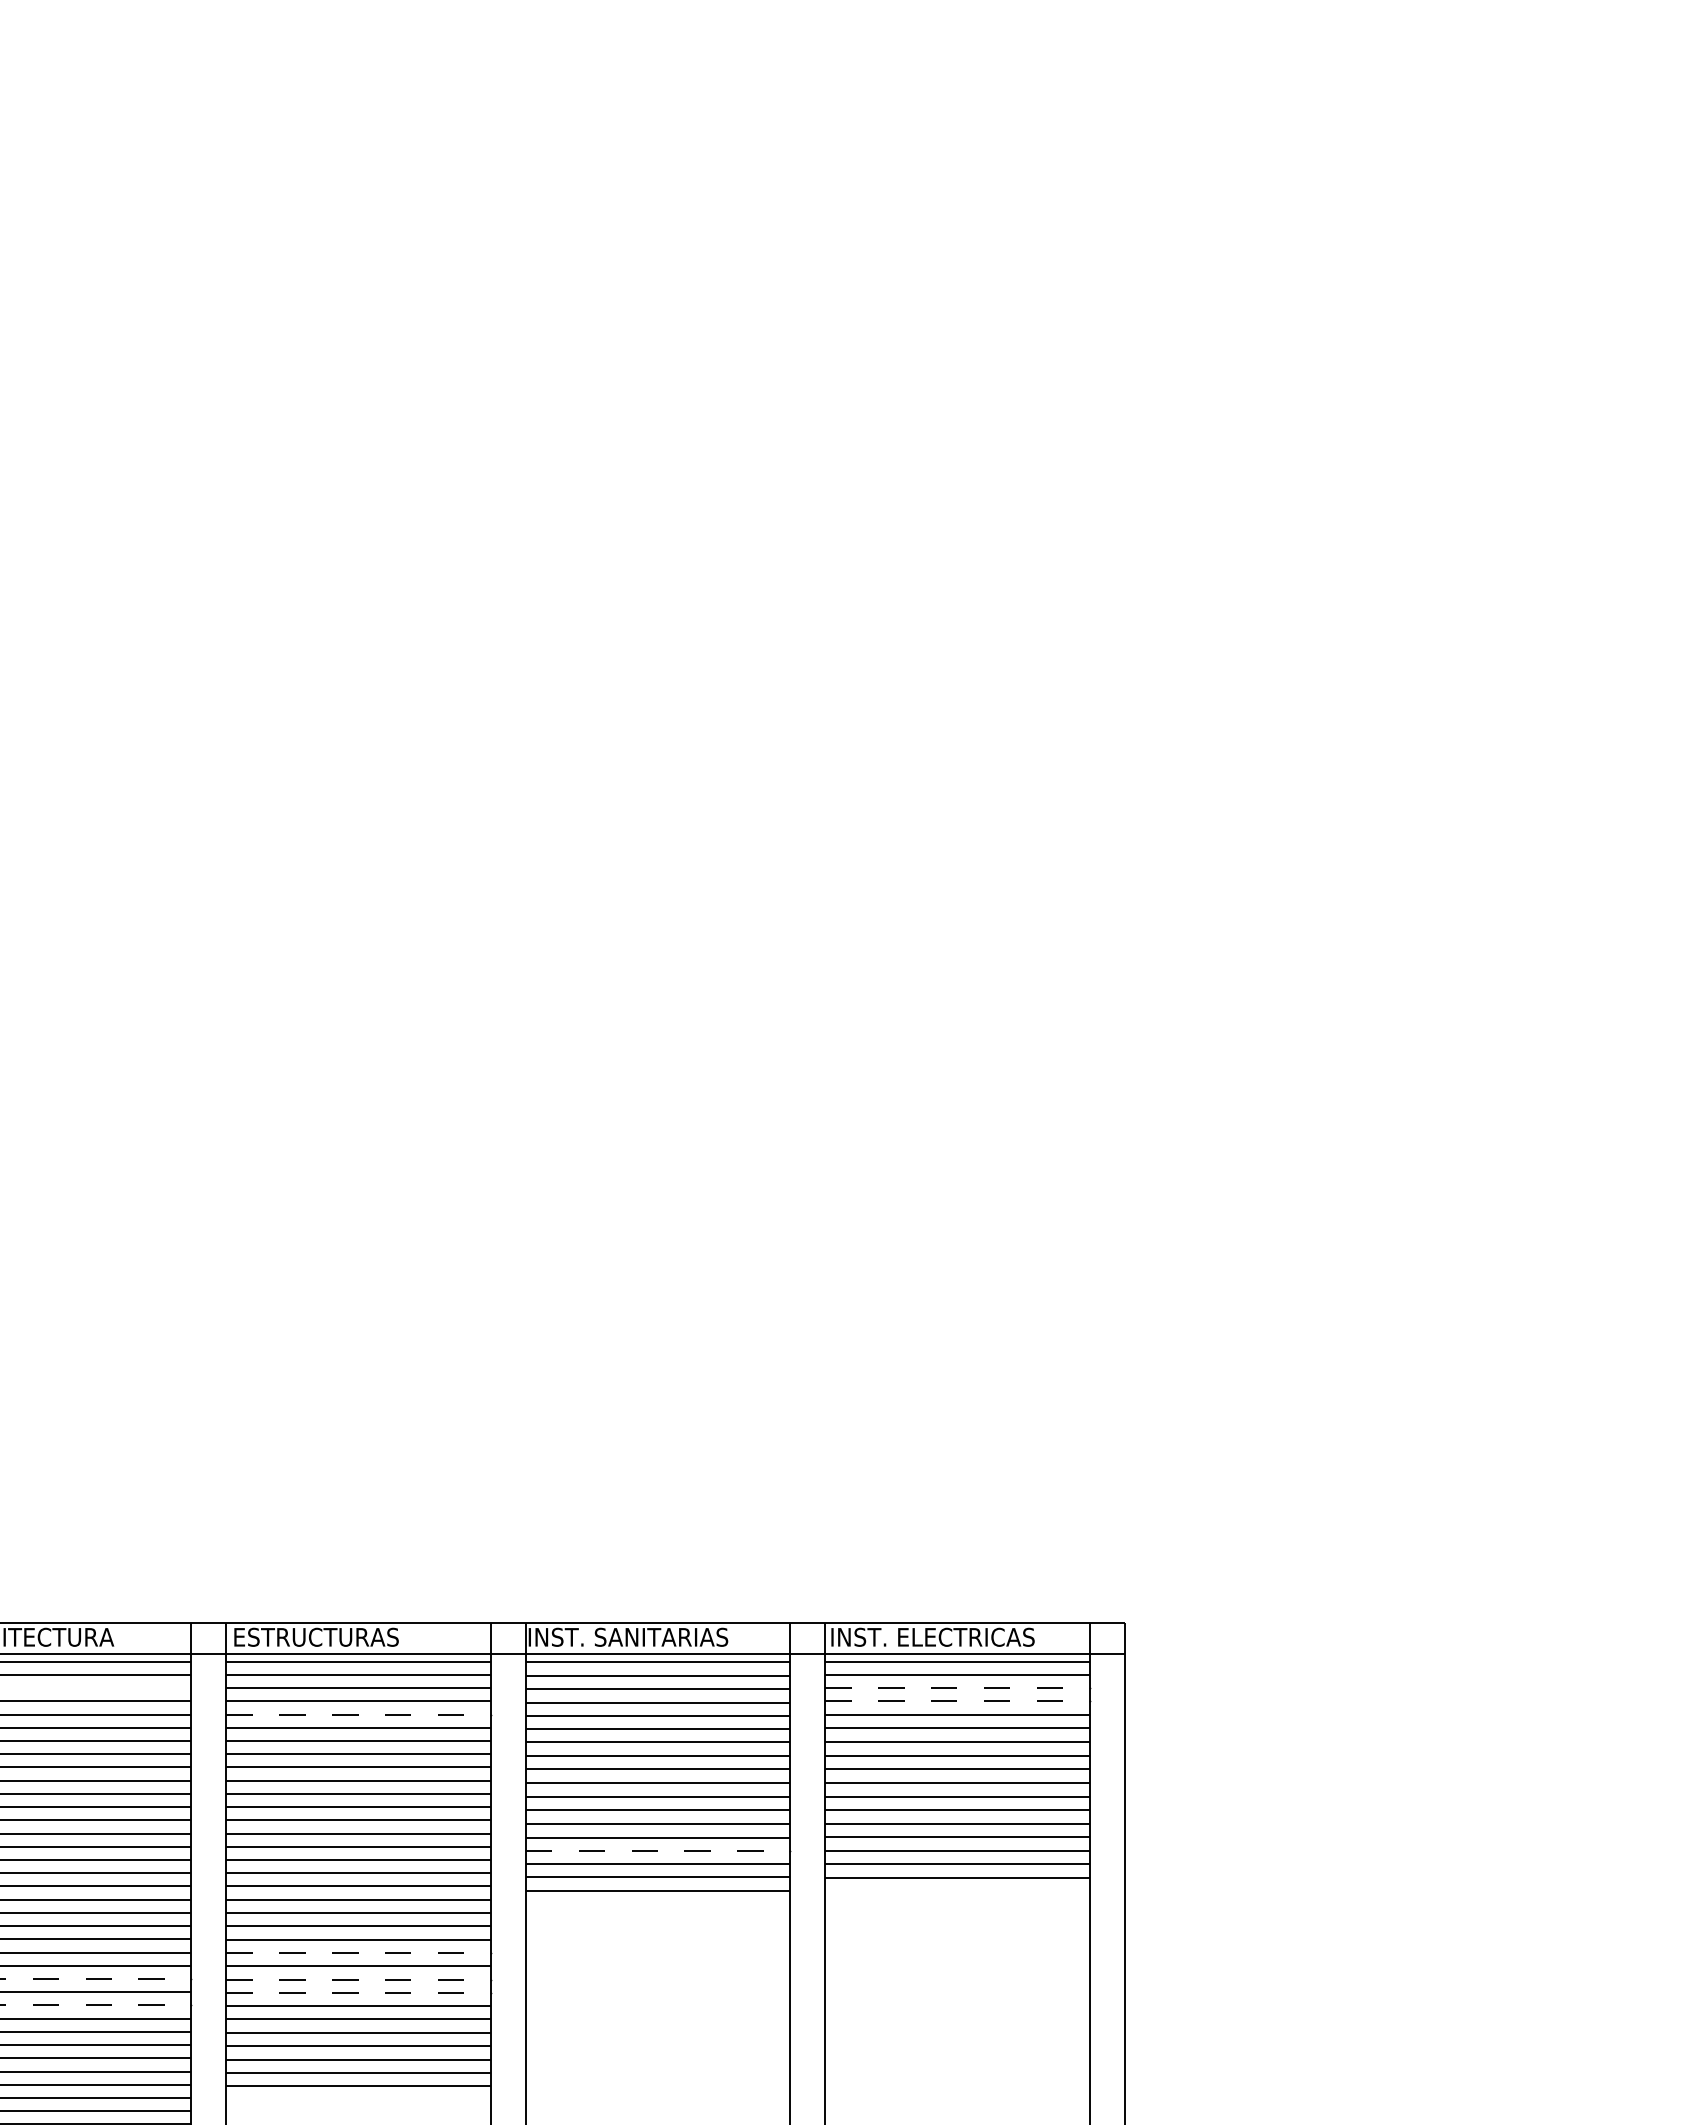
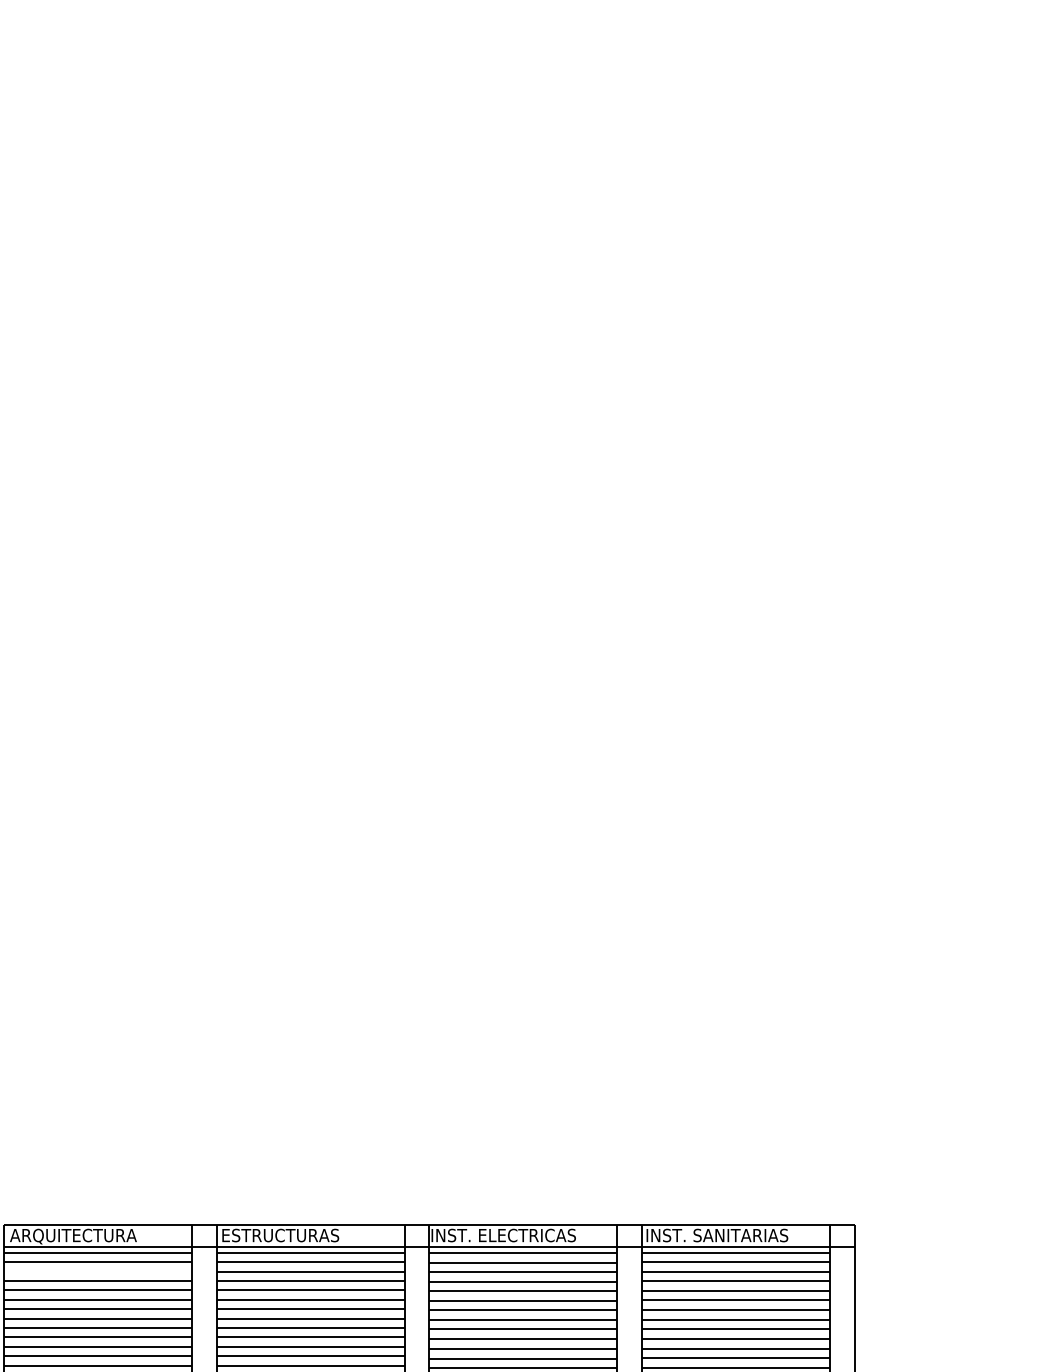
text: (663, 1636) -> (527, 1234), INST. SANITARIAS -> INST. ELECTRICAS
text: (965, 1636) -> (741, 1234), INST. ELECTRICAS -> INST. SANITARIAS
line: (957, 1688) -> (736, 1271), dashed -> solid
line: (957, 1701) -> (736, 1281), dashed -> solid
line: (359, 1714) -> (311, 1290), dashed -> solid

